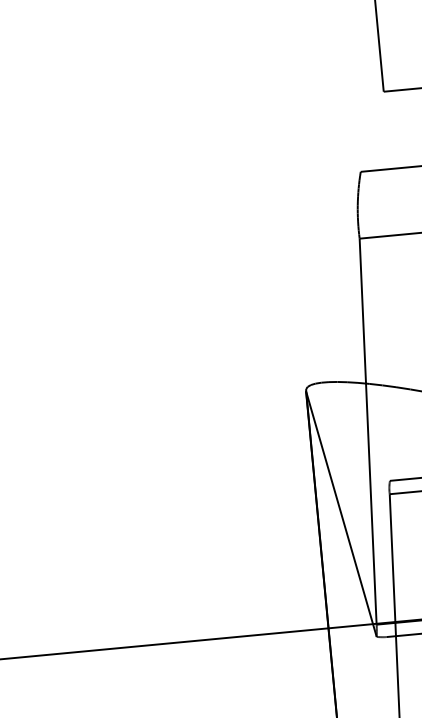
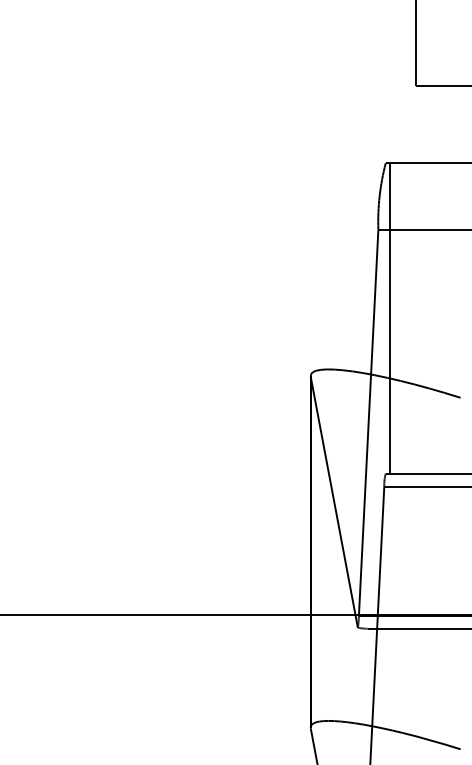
line: (379, 326) -> (389, 318), added

